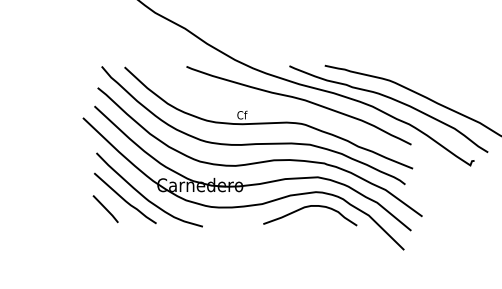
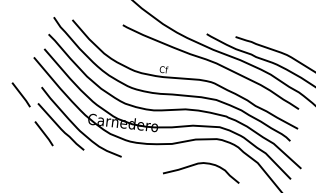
line: (72, 165) -> (21, 95), added
curve: (309, 207) -> (202, 164), moved

